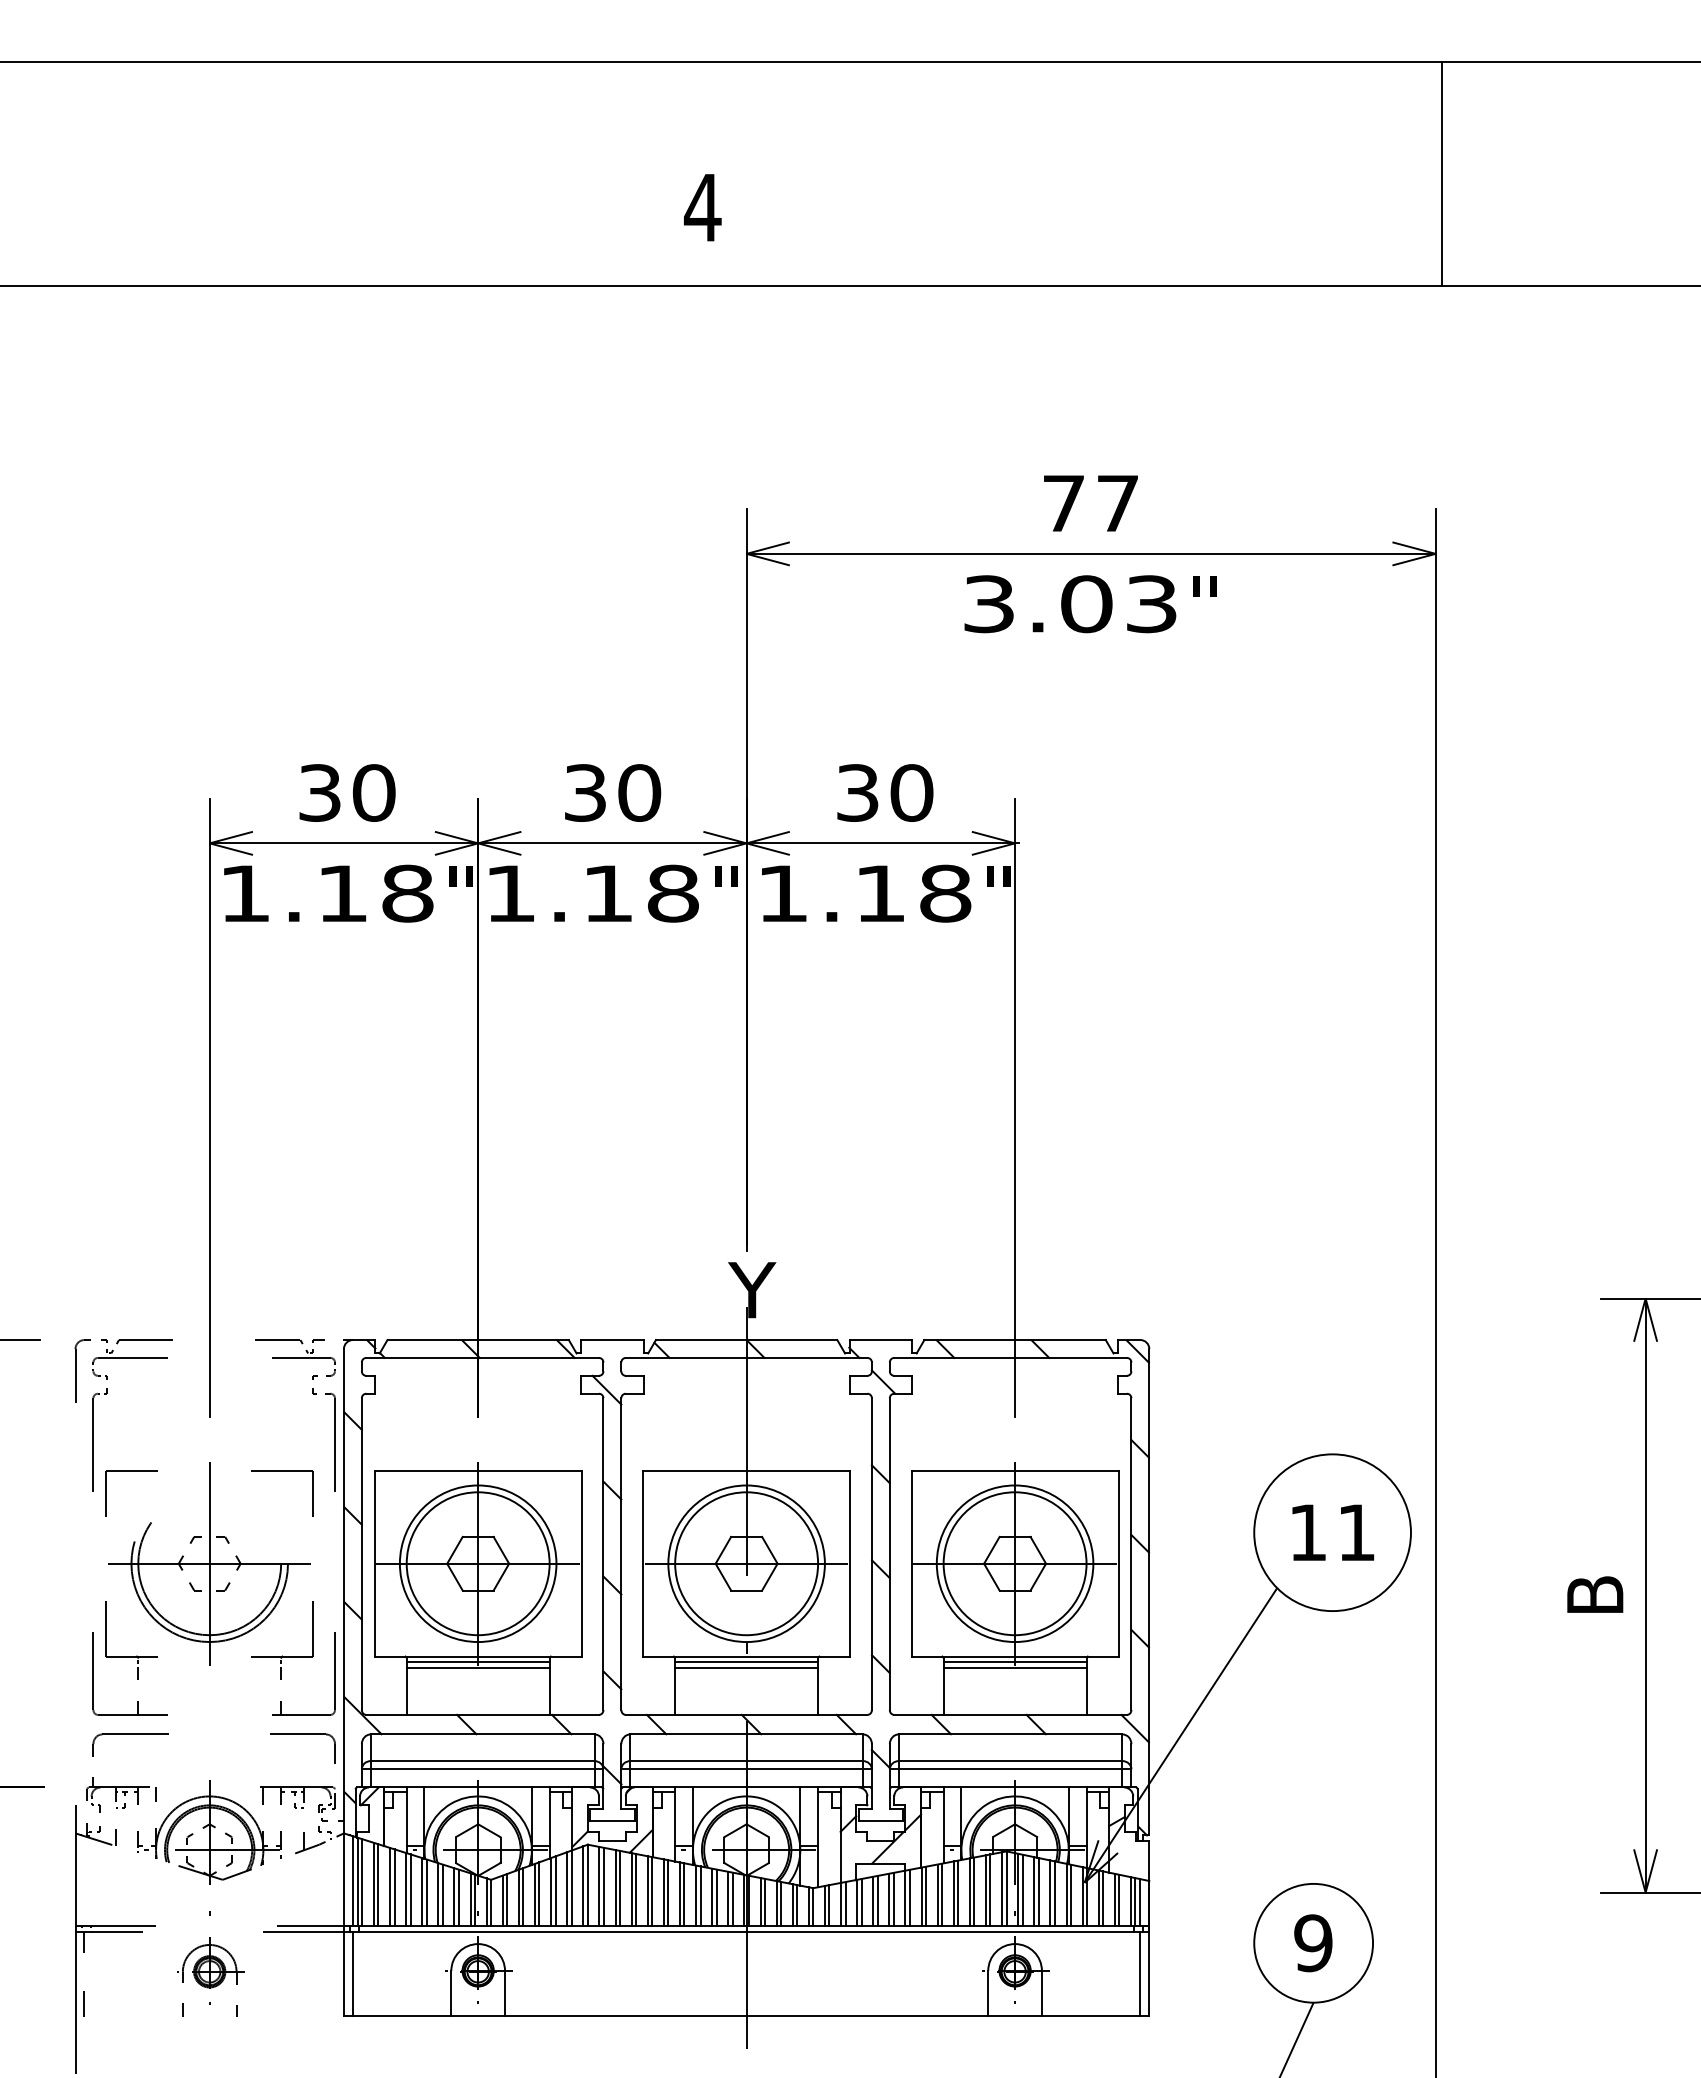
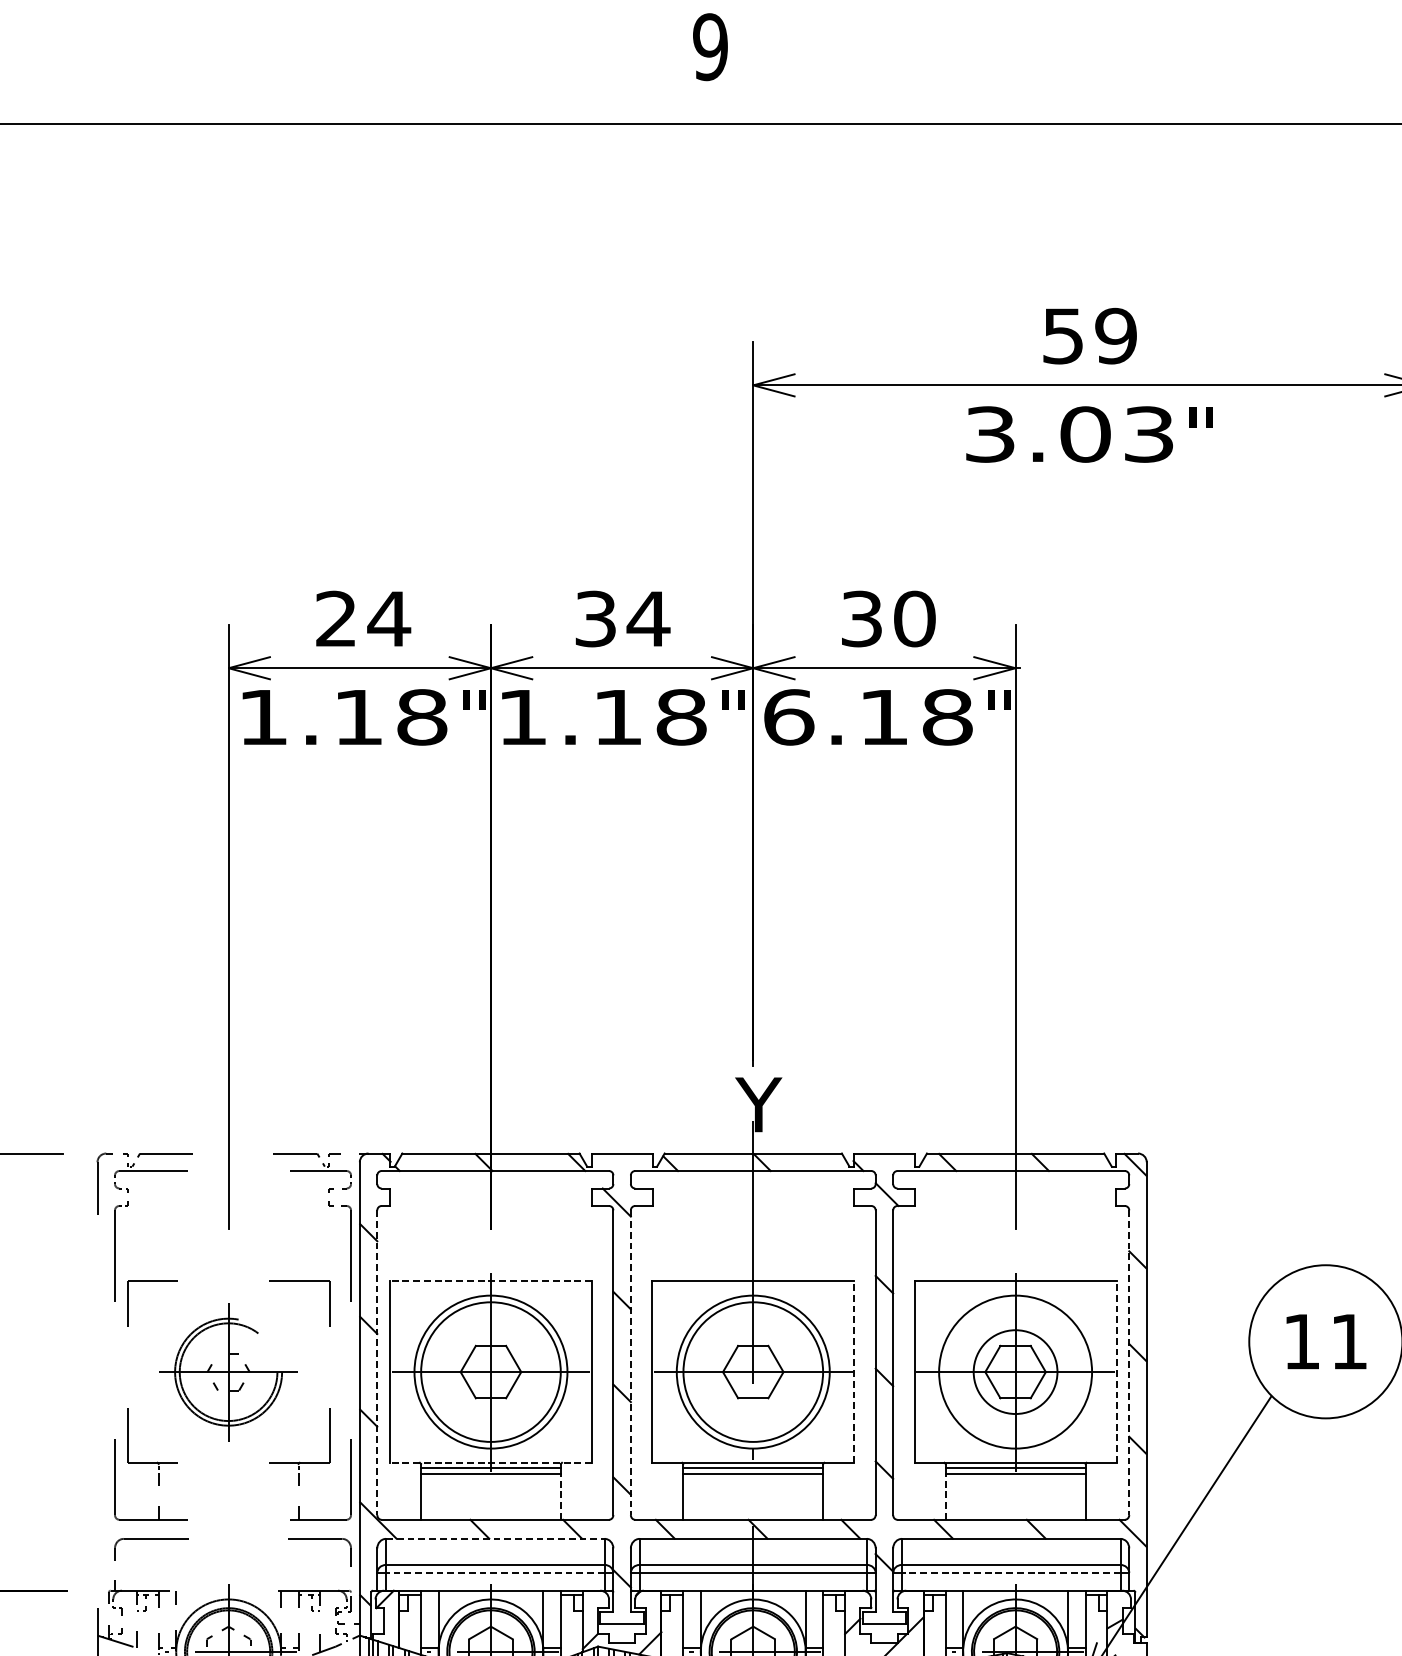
text: (702, 207) -> (710, 46), 4 -> 9
text: (1091, 503) -> (1090, 336), 77 -> 59
text: (347, 792) -> (363, 618), 30 -> 24
text: (638, 792) -> (647, 618), 30 -> 34
text: (783, 893) -> (789, 717), 1.18 -> 6.18
line: (477, 1470) -> (490, 1280), solid -> dashed
line: (361, 1554) -> (376, 1363), solid -> dashed
line: (621, 1554) -> (631, 1363), solid -> dashed
line: (1131, 1554) -> (1129, 1363), solid -> dashed
part: (209, 1563) -> (228, 1371), size x0.7
line: (850, 1563) -> (854, 1371), solid -> dashed
circle: (1014, 1563) -> (1015, 1371), size x0.6
line: (1118, 1563) -> (1116, 1371), solid -> dashed
line: (477, 1656) -> (490, 1462), solid -> dashed
line: (549, 1691) -> (560, 1496), solid -> dashed
line: (943, 1691) -> (945, 1496), solid -> dashed
line: (482, 1734) -> (495, 1538), solid -> dashed
line: (482, 1769) -> (495, 1573), solid -> dashed
line: (1010, 1769) -> (1011, 1573), solid -> dashed

